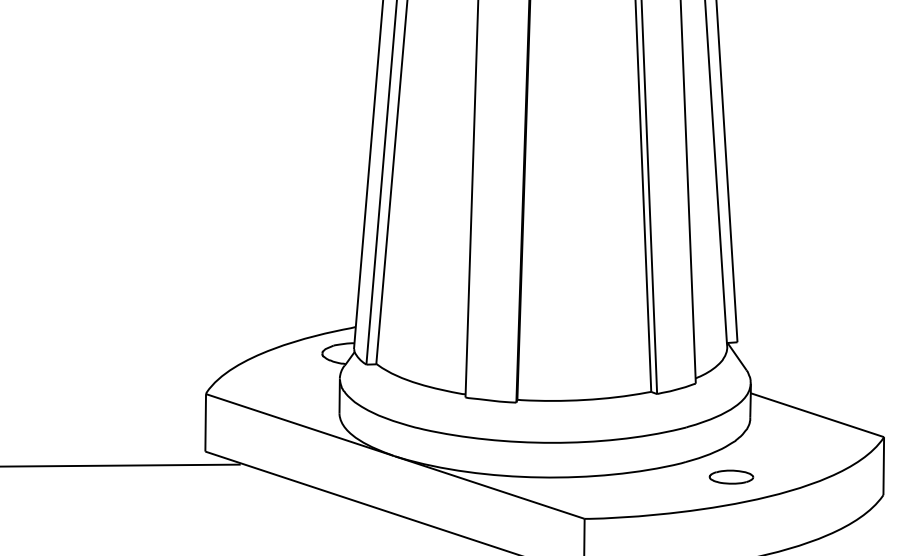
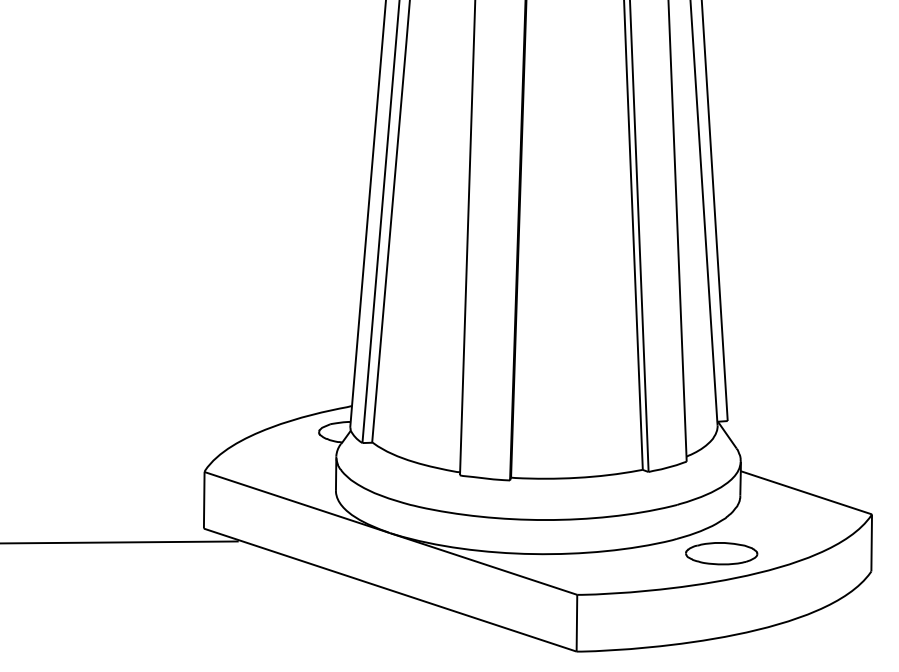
part: (731, 476) -> (721, 553), size x1.67

